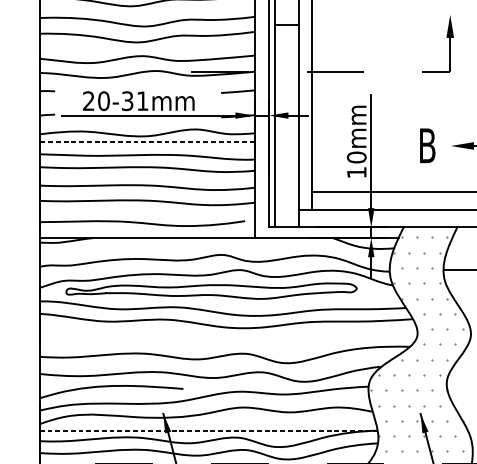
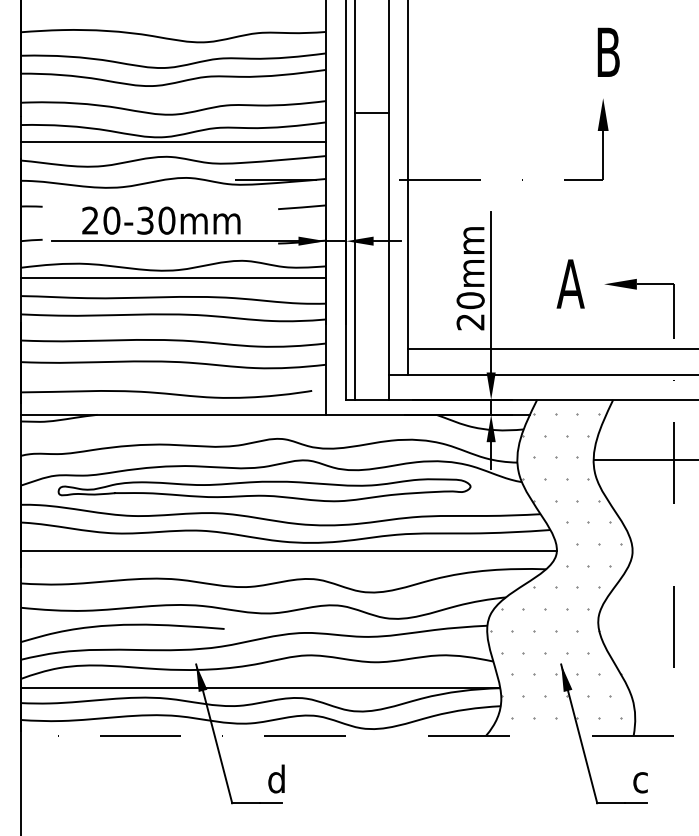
line: (146, 45) -> (172, 141), added
text: (142, 101) -> (166, 220), 20-31mm -> 20-30mm
line: (146, 141) -> (172, 278), dashed -> solid
text: (427, 145) -> (570, 283), B -> A
text: (356, 172) -> (470, 322), 10mm -> 20mm
line: (228, 334) -> (288, 551), added
line: (208, 430) -> (260, 687), dashed -> solid

